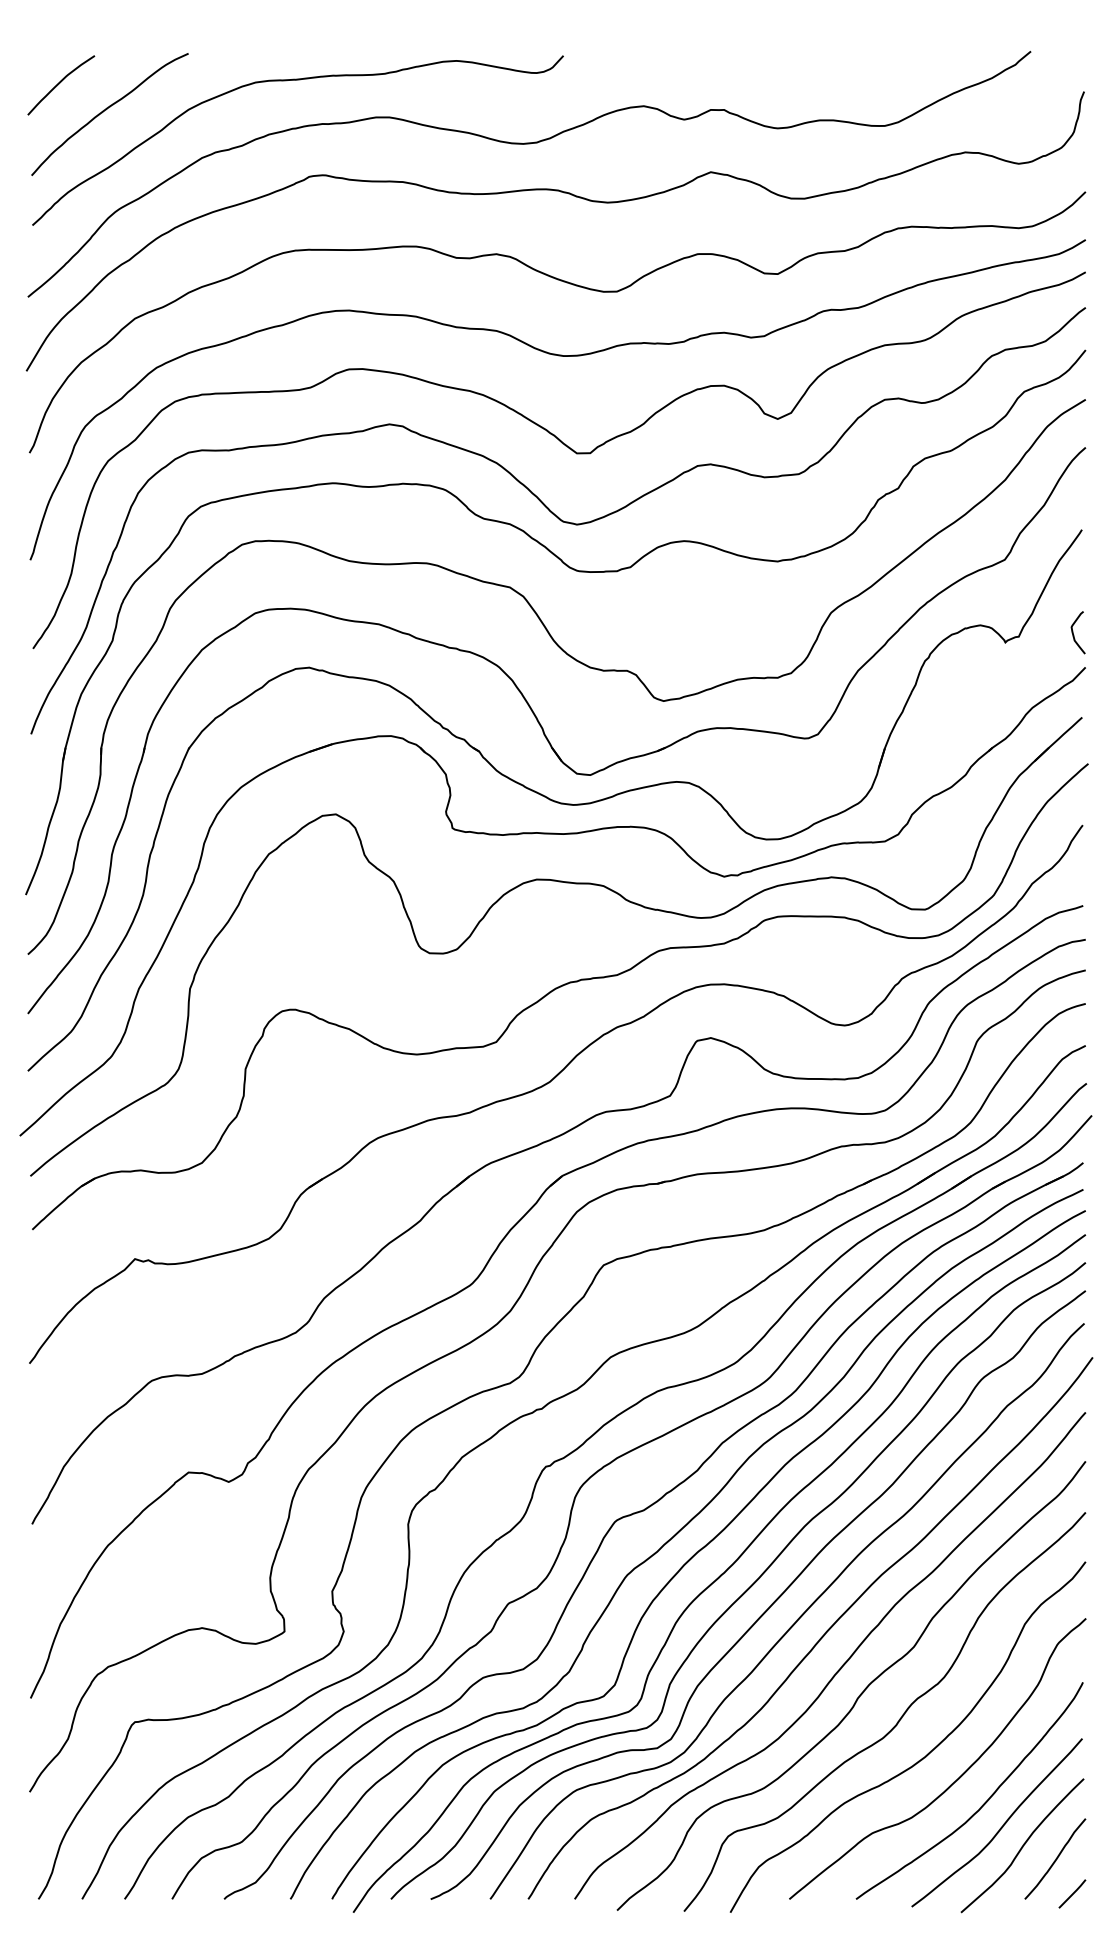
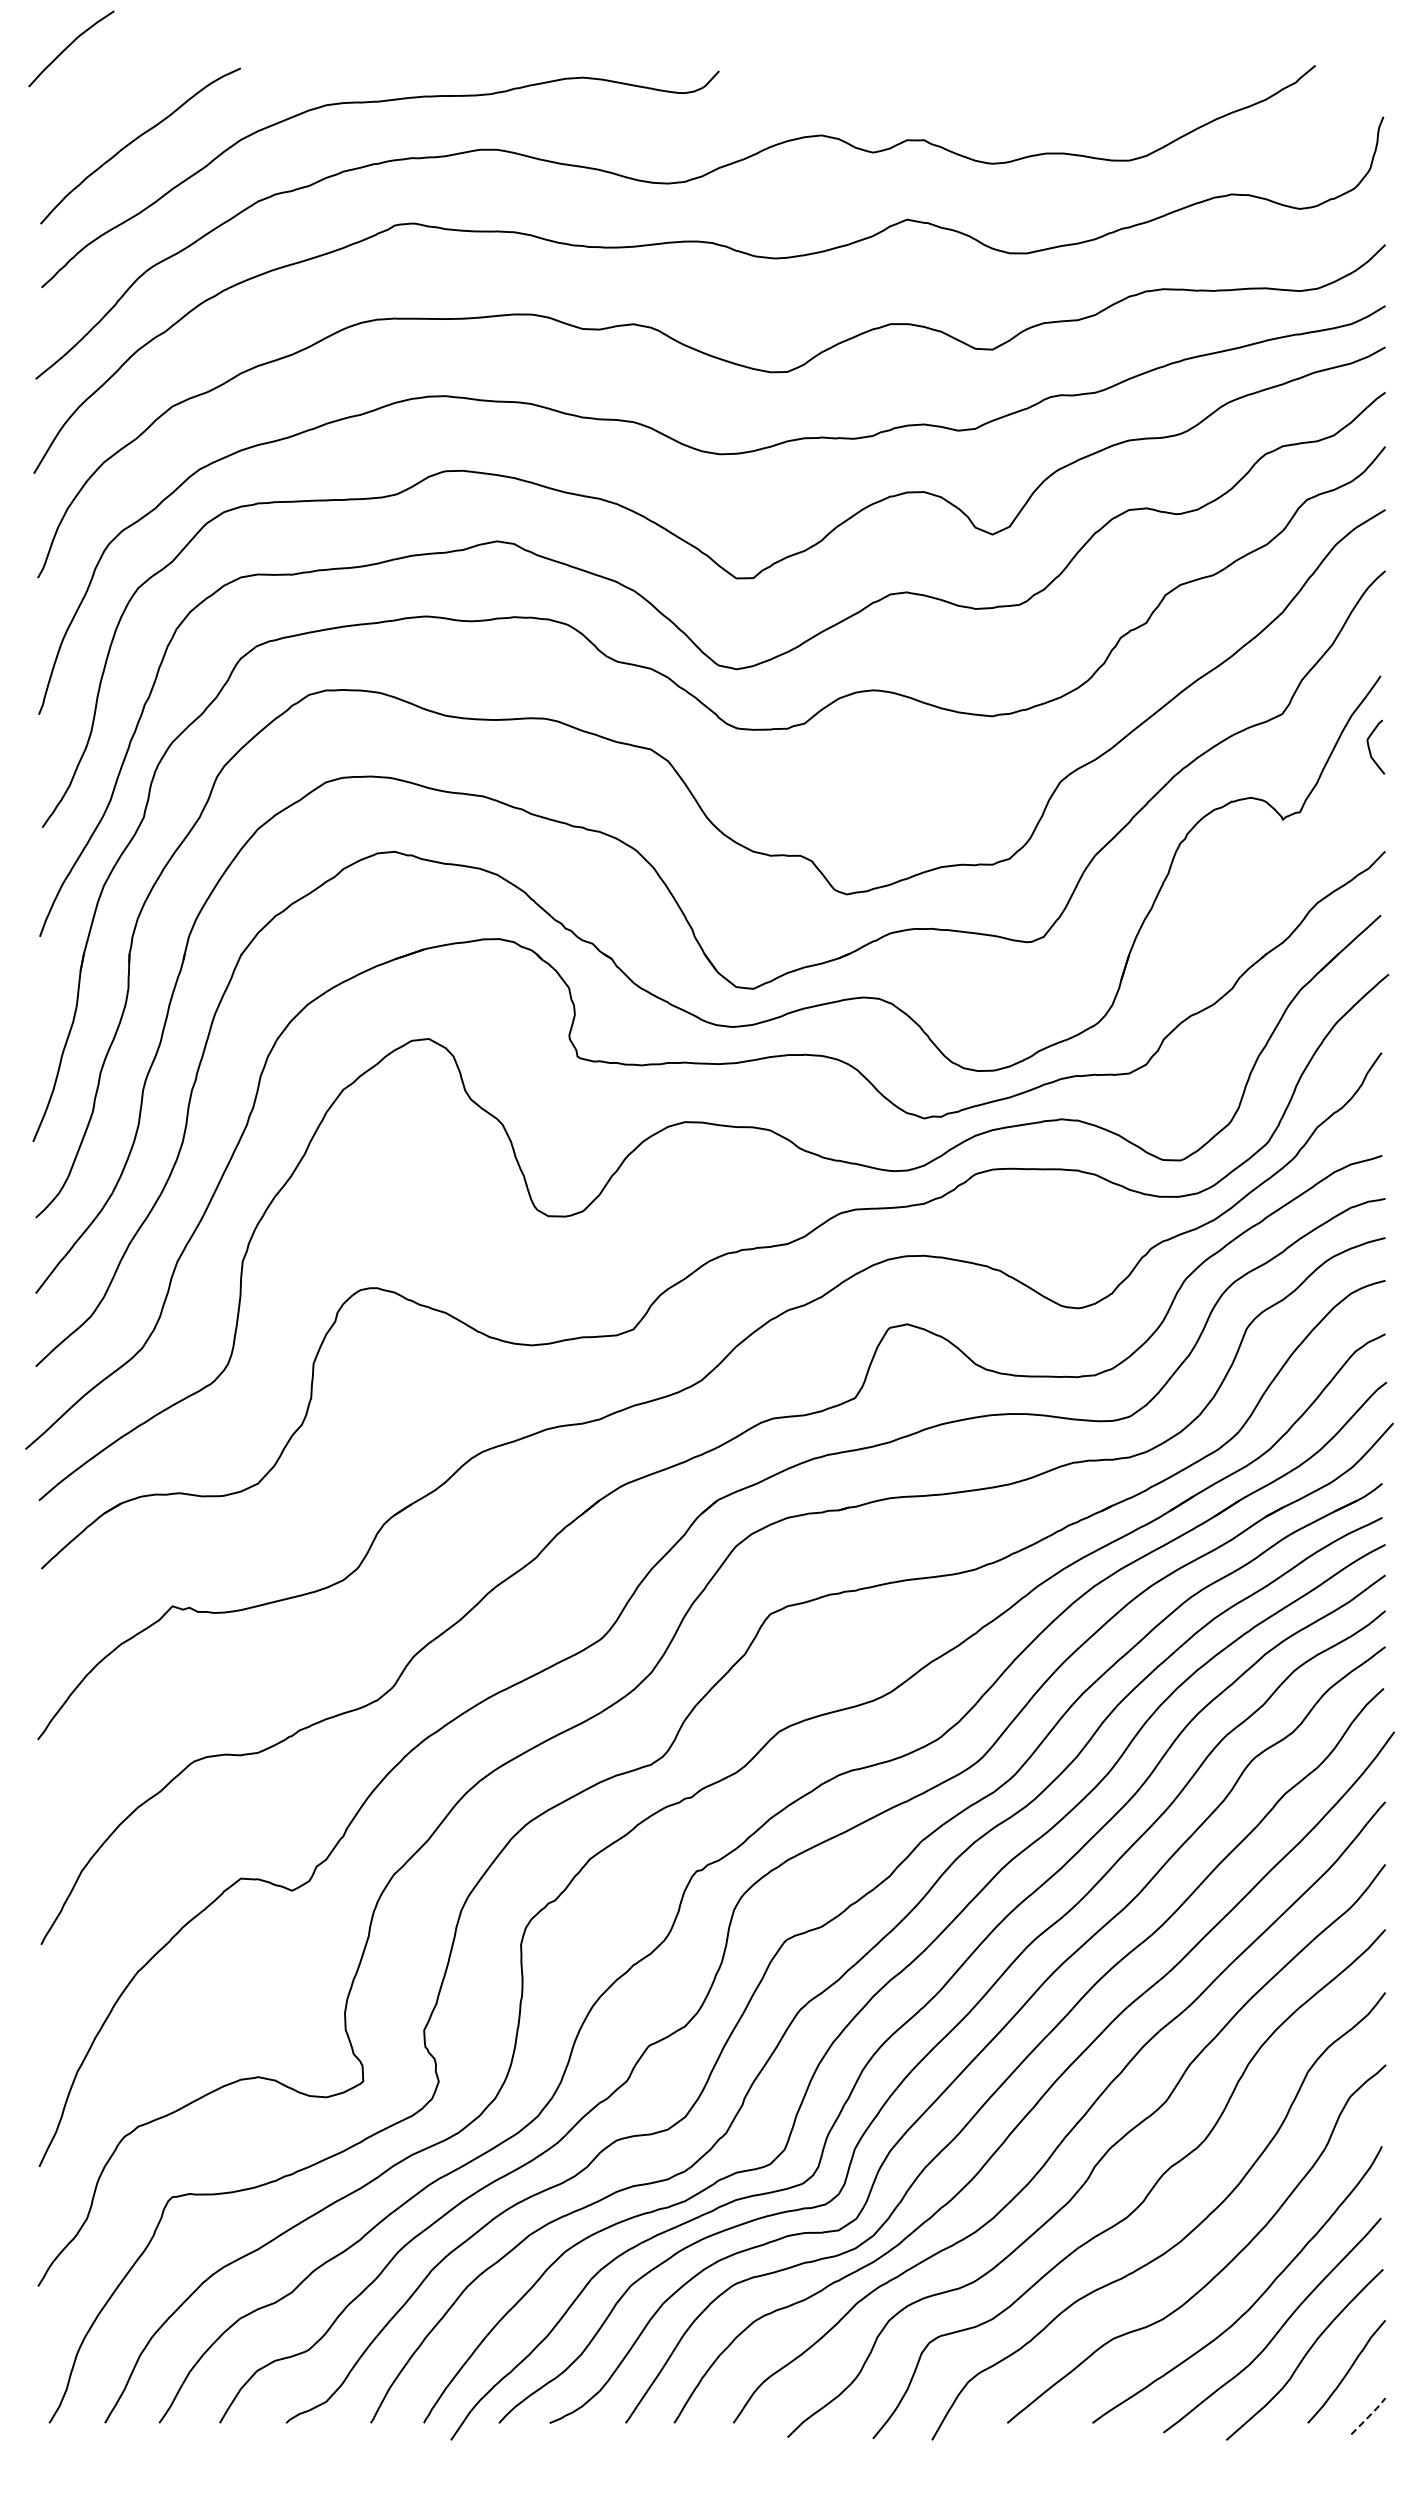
curve: (59, 83) -> (69, 46), moved
curve: (1074, 634) -> (1370, 749), moved
line: (1073, 1893) -> (1369, 2415), solid -> dashed

